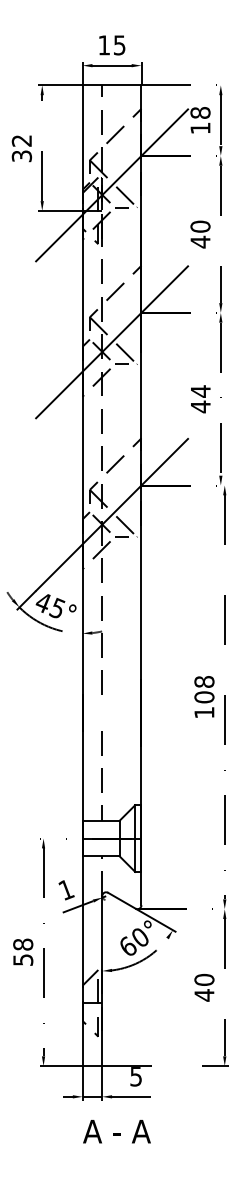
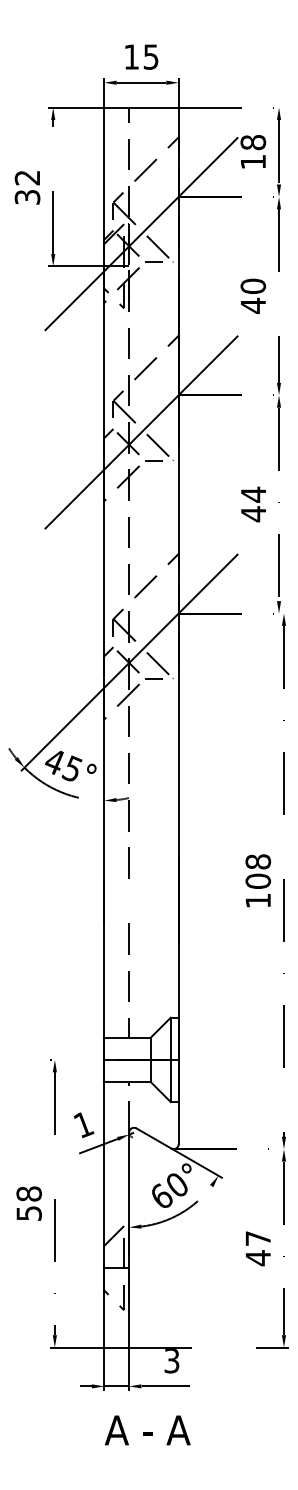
text: (204, 979) -> (258, 1238), 40 -> 47
text: (136, 1076) -> (172, 1360), 5 -> 3

